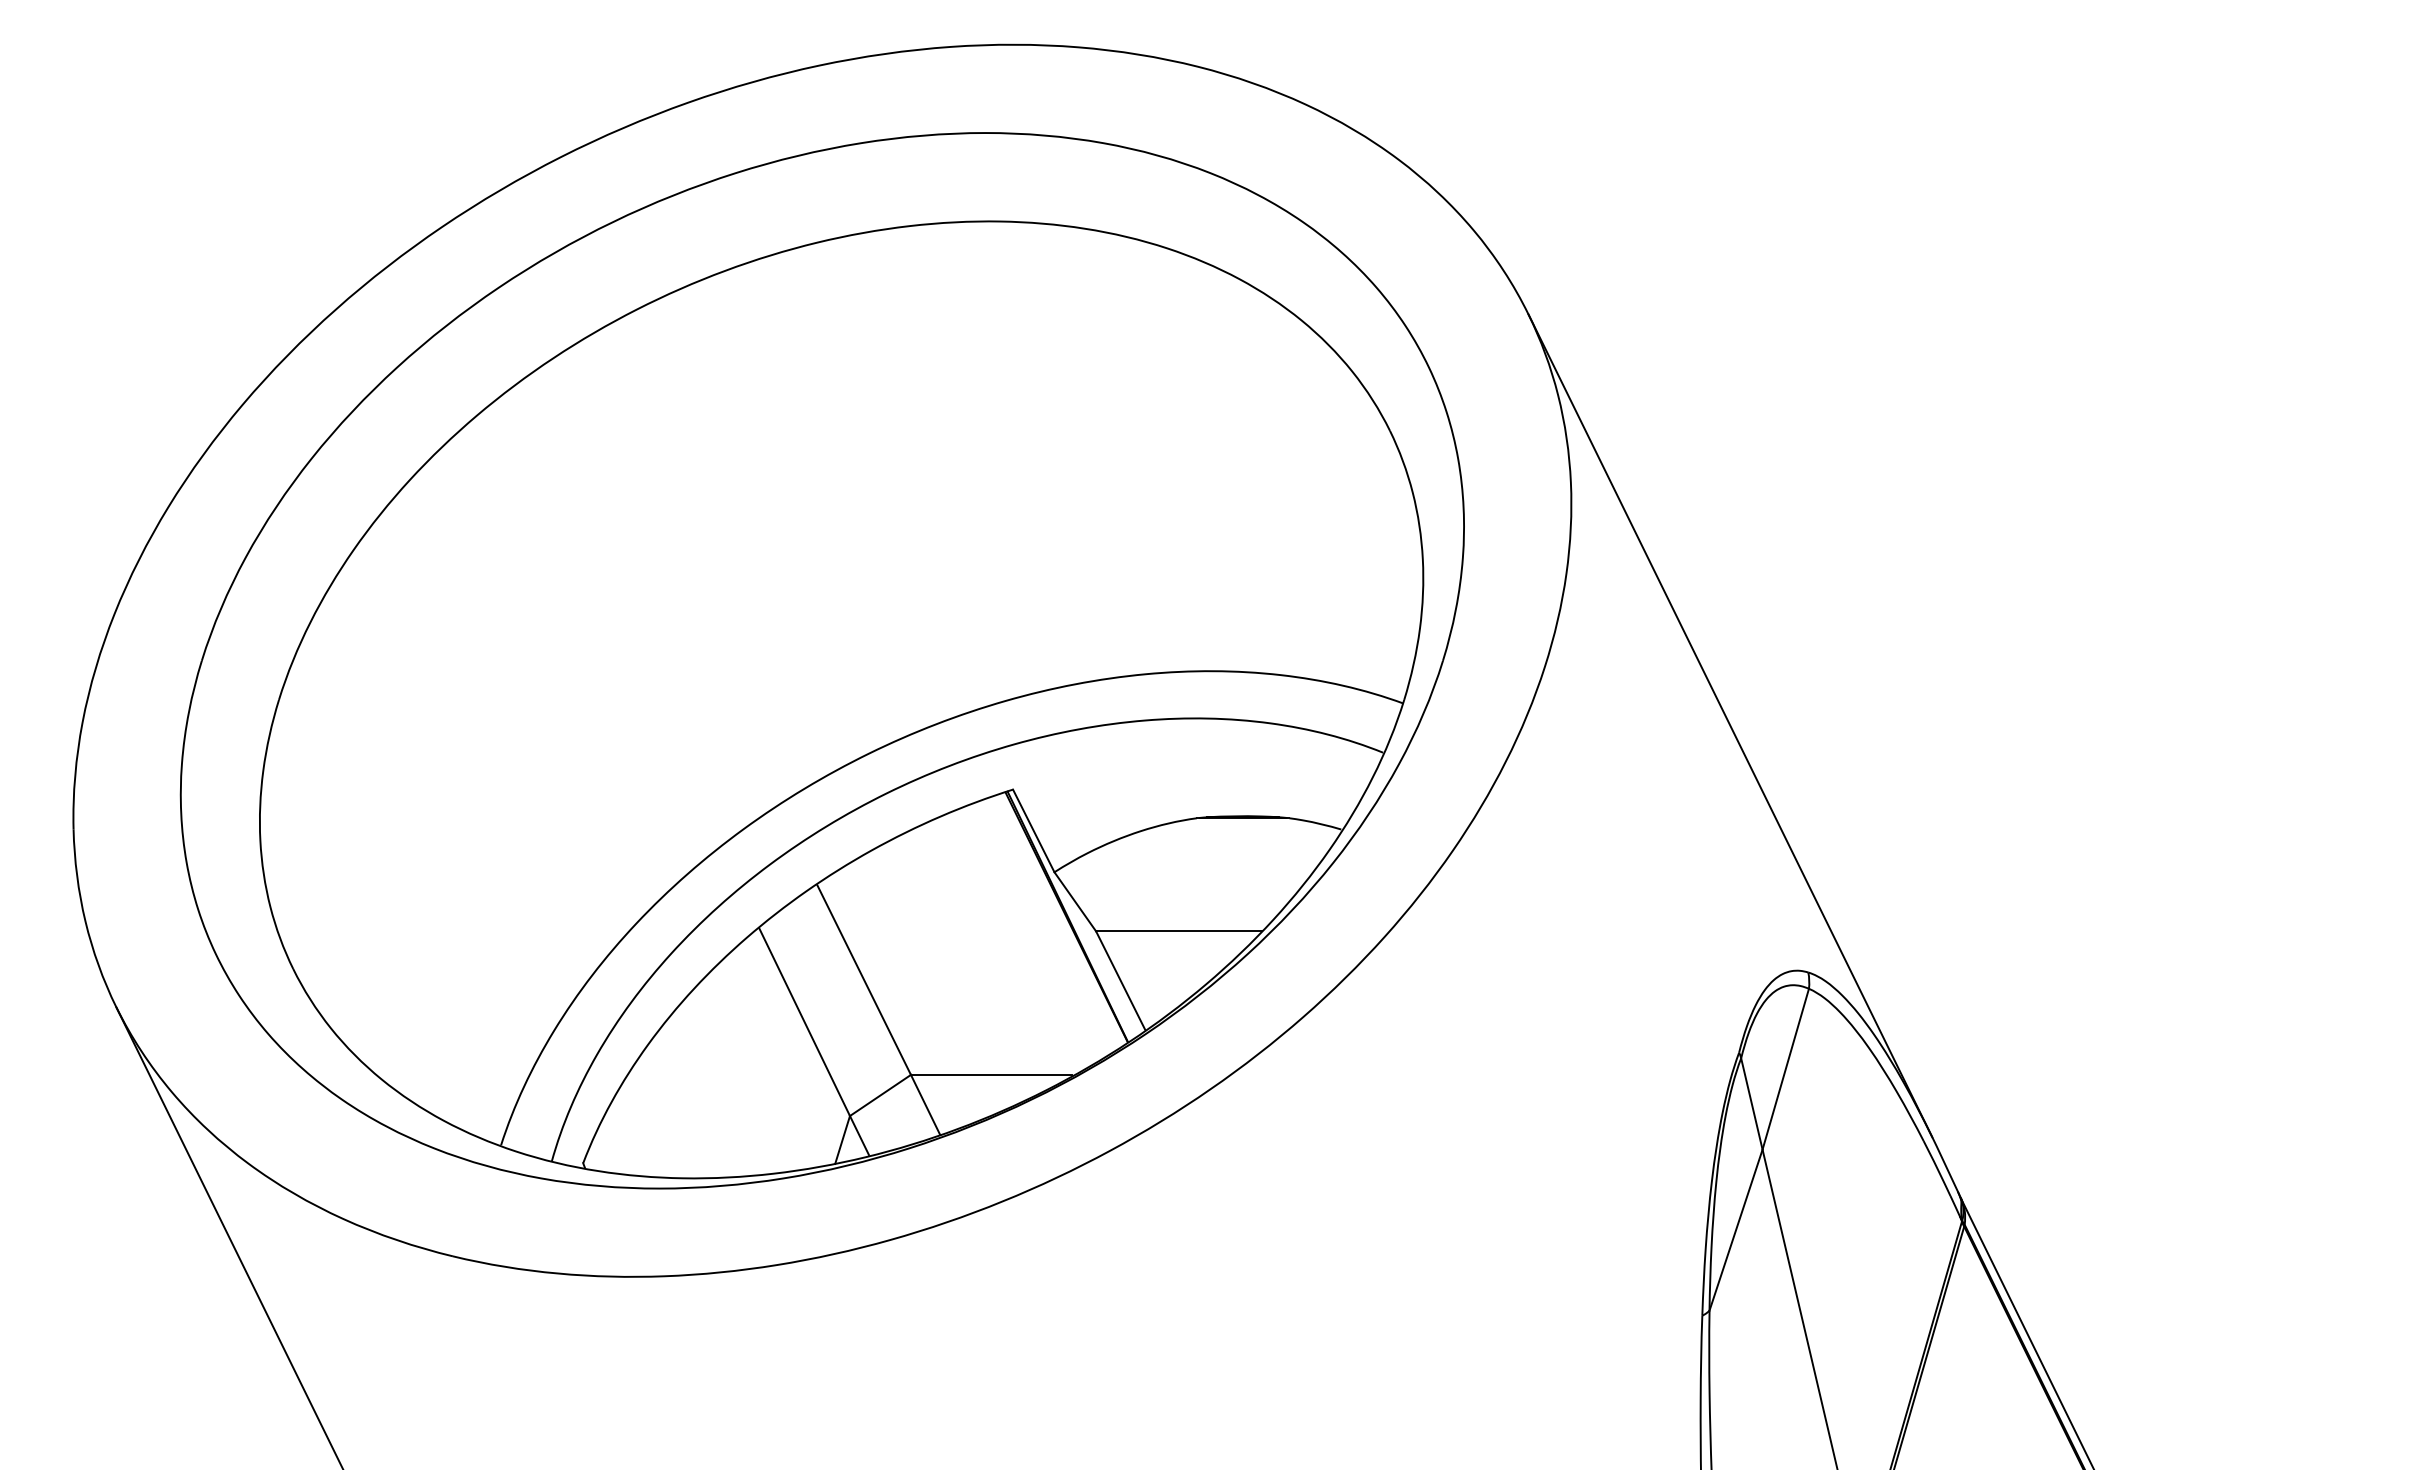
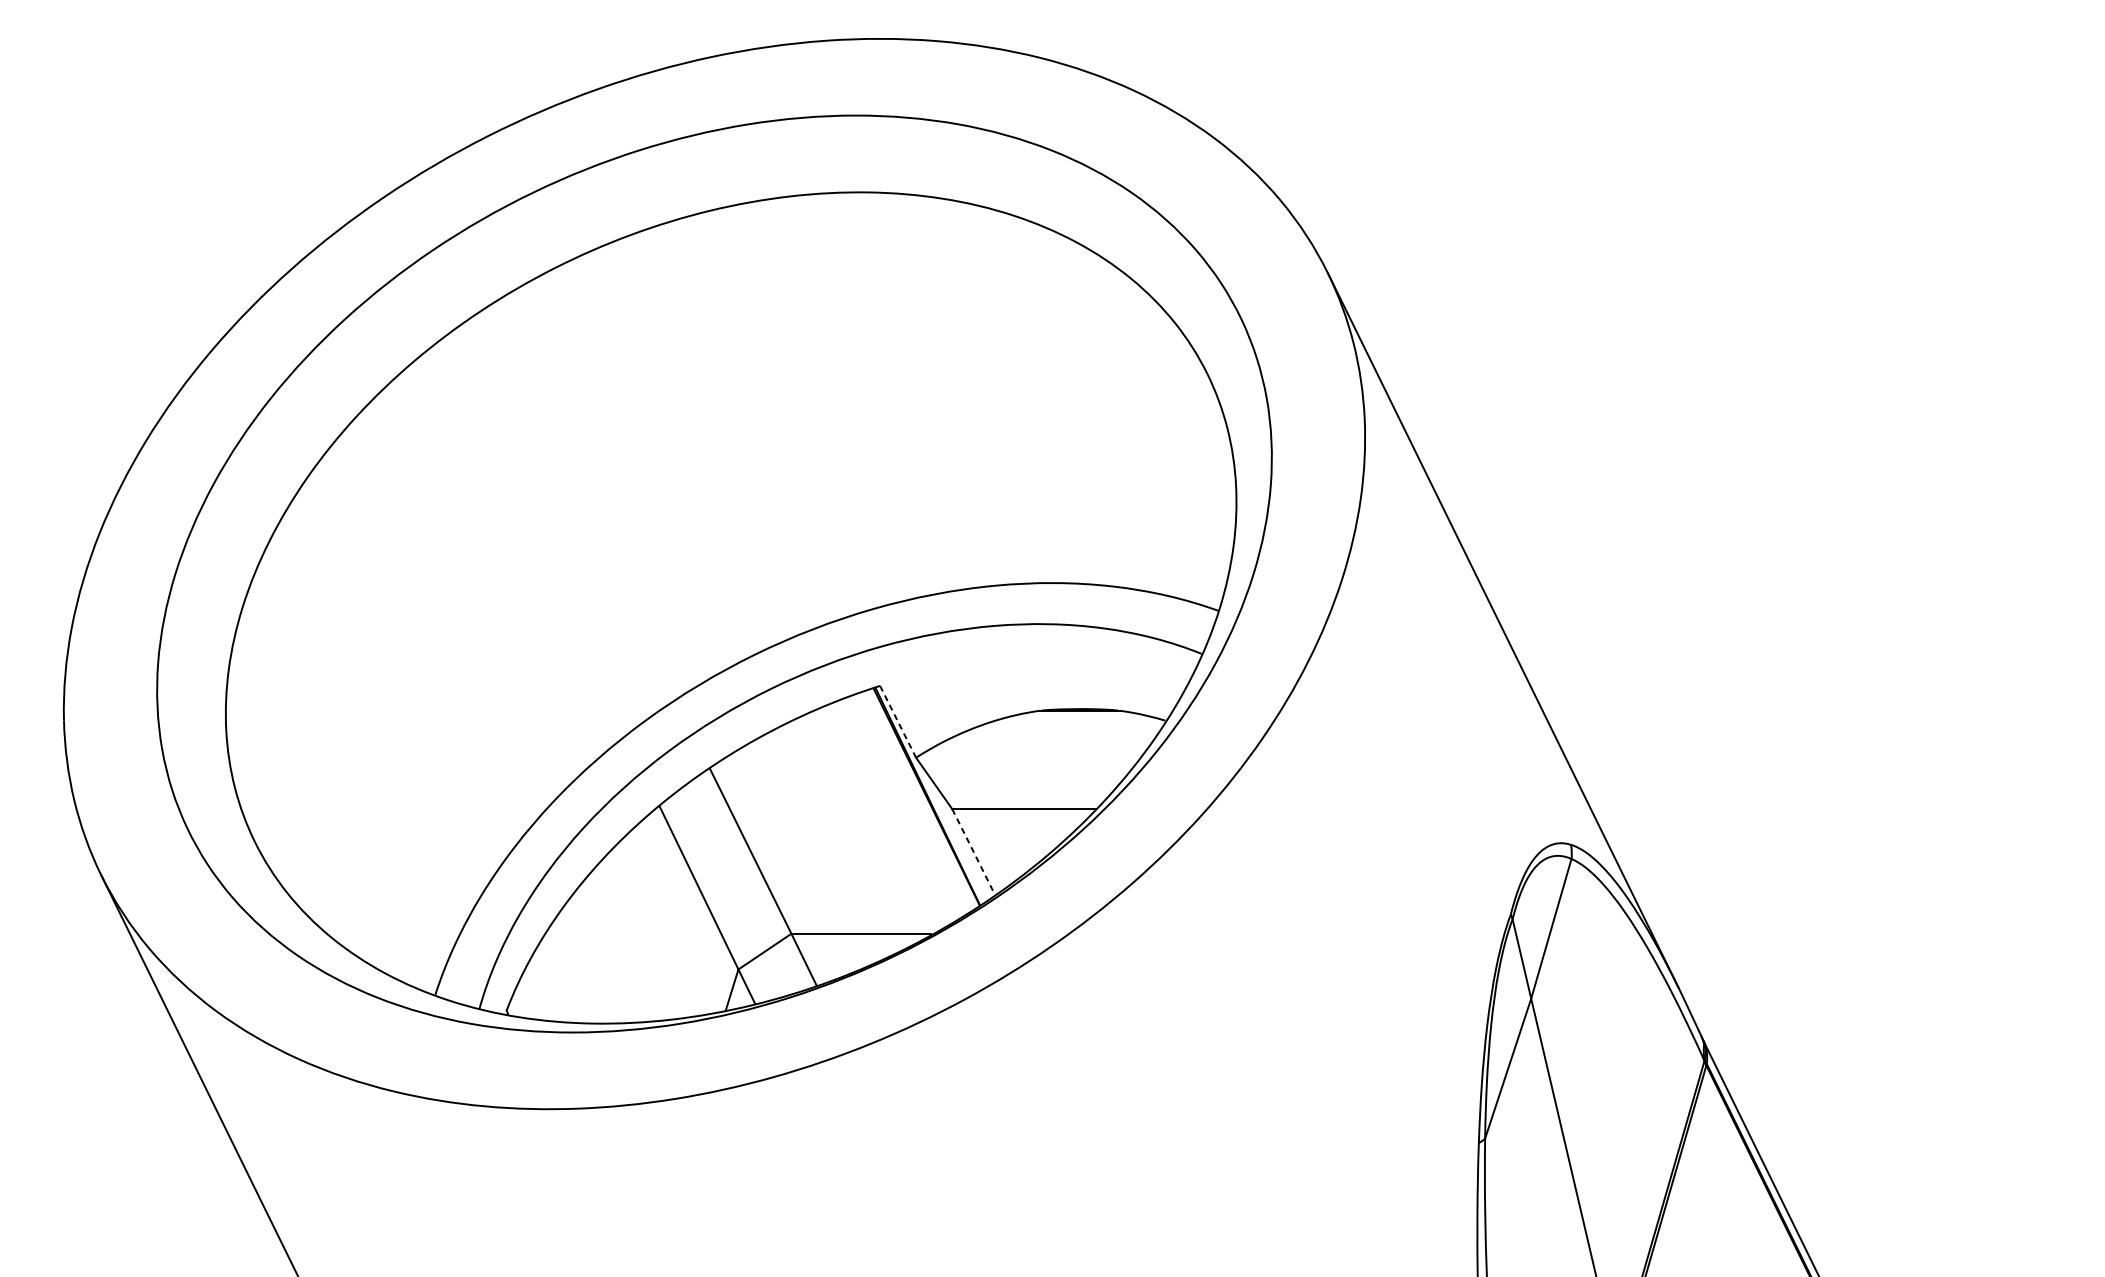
line: (1033, 831) -> (897, 722), solid -> dashed
line: (1120, 980) -> (973, 851), solid -> dashed

